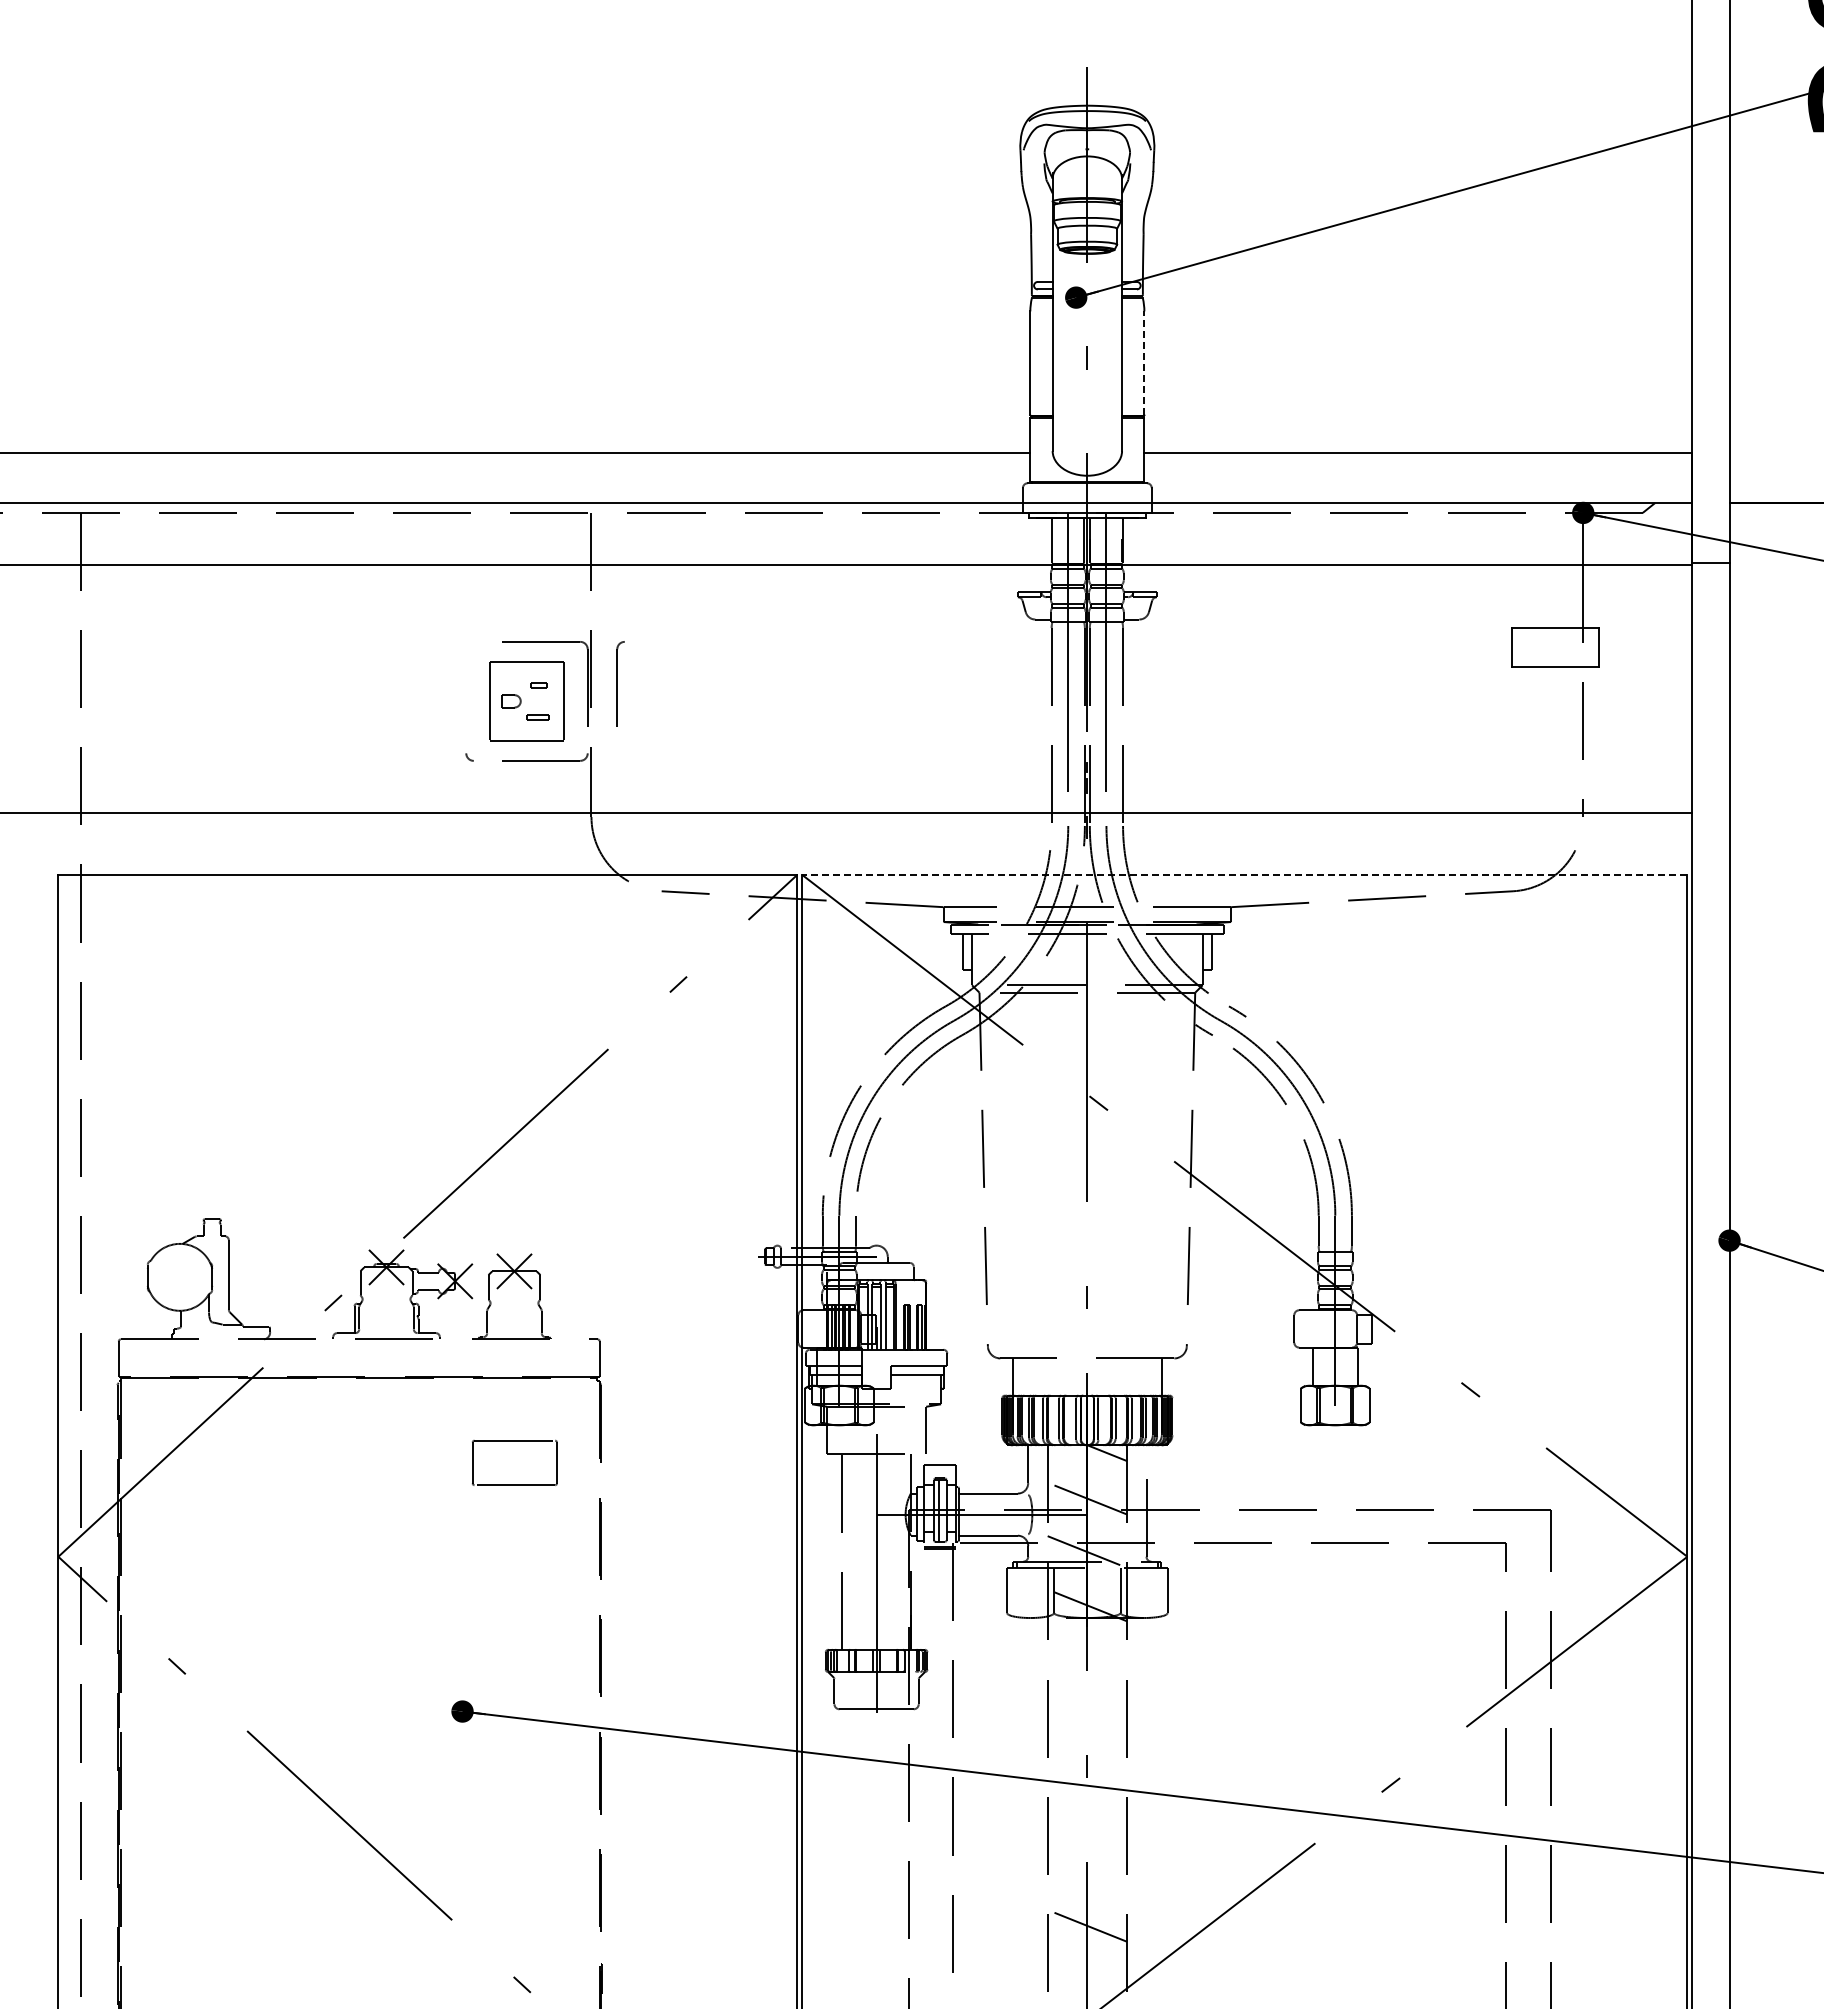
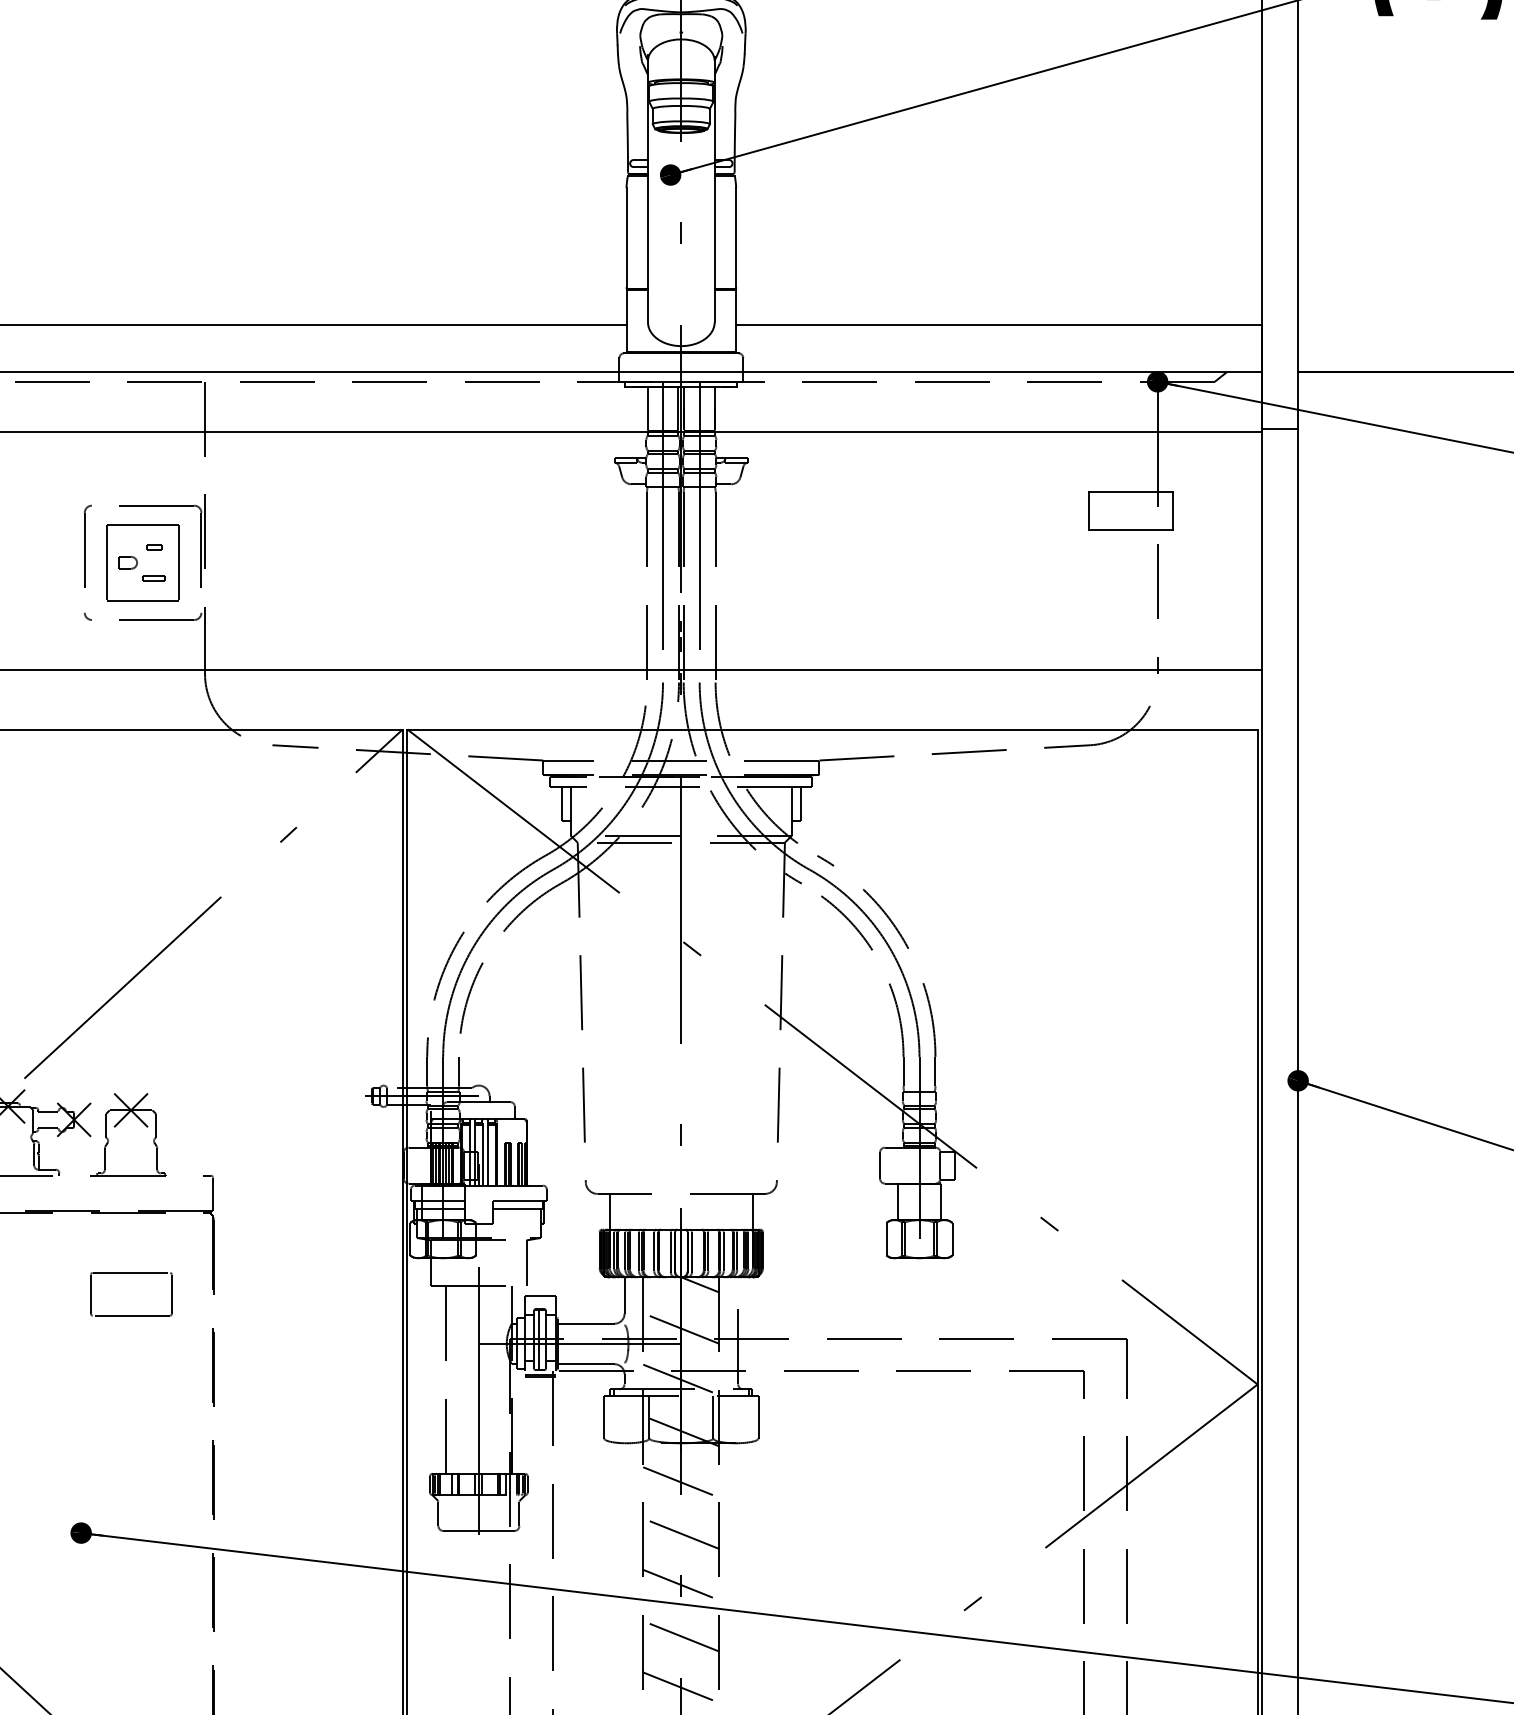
line: (1144, 363) -> (736, 238), dashed -> solid
part: (620, 683) -> (87, 545), moved
line: (1244, 874) -> (832, 729), dashed -> solid
line: (1087, 1658) -> (681, 1482), added
line: (1087, 1712) -> (681, 1534), added
line: (1087, 1765) -> (681, 1584), added
line: (1087, 1818) -> (681, 1635), added
line: (1087, 1872) -> (681, 1687), added

